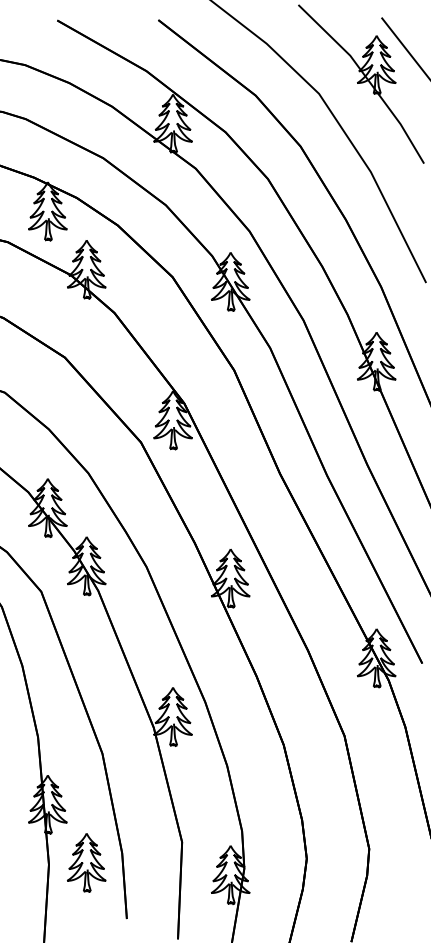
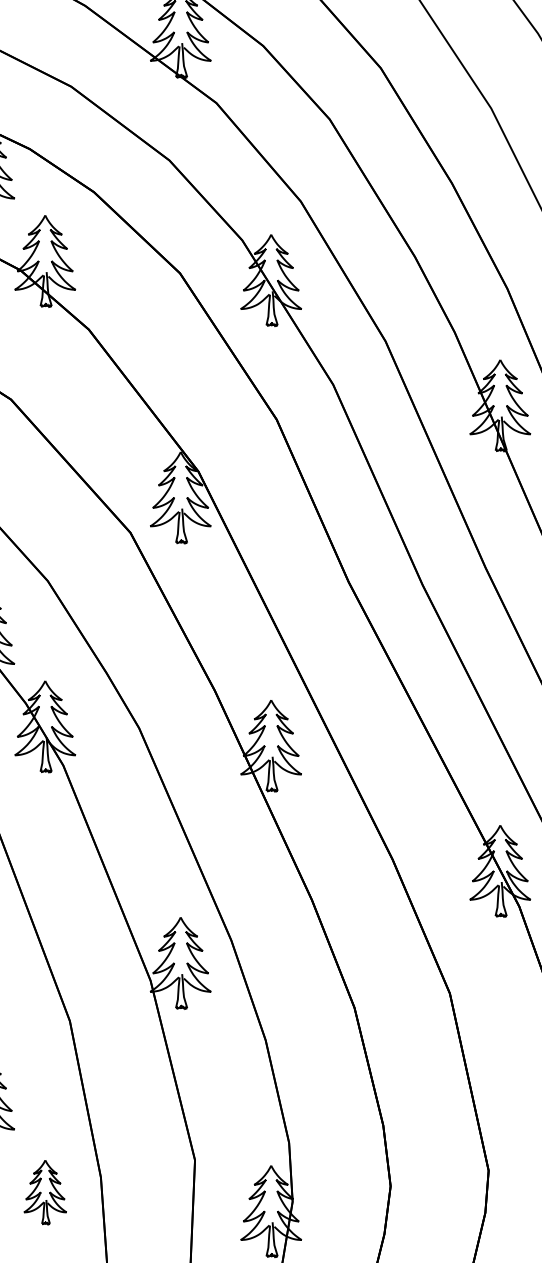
part: (86, 862) -> (44, 1191), size x0.7

